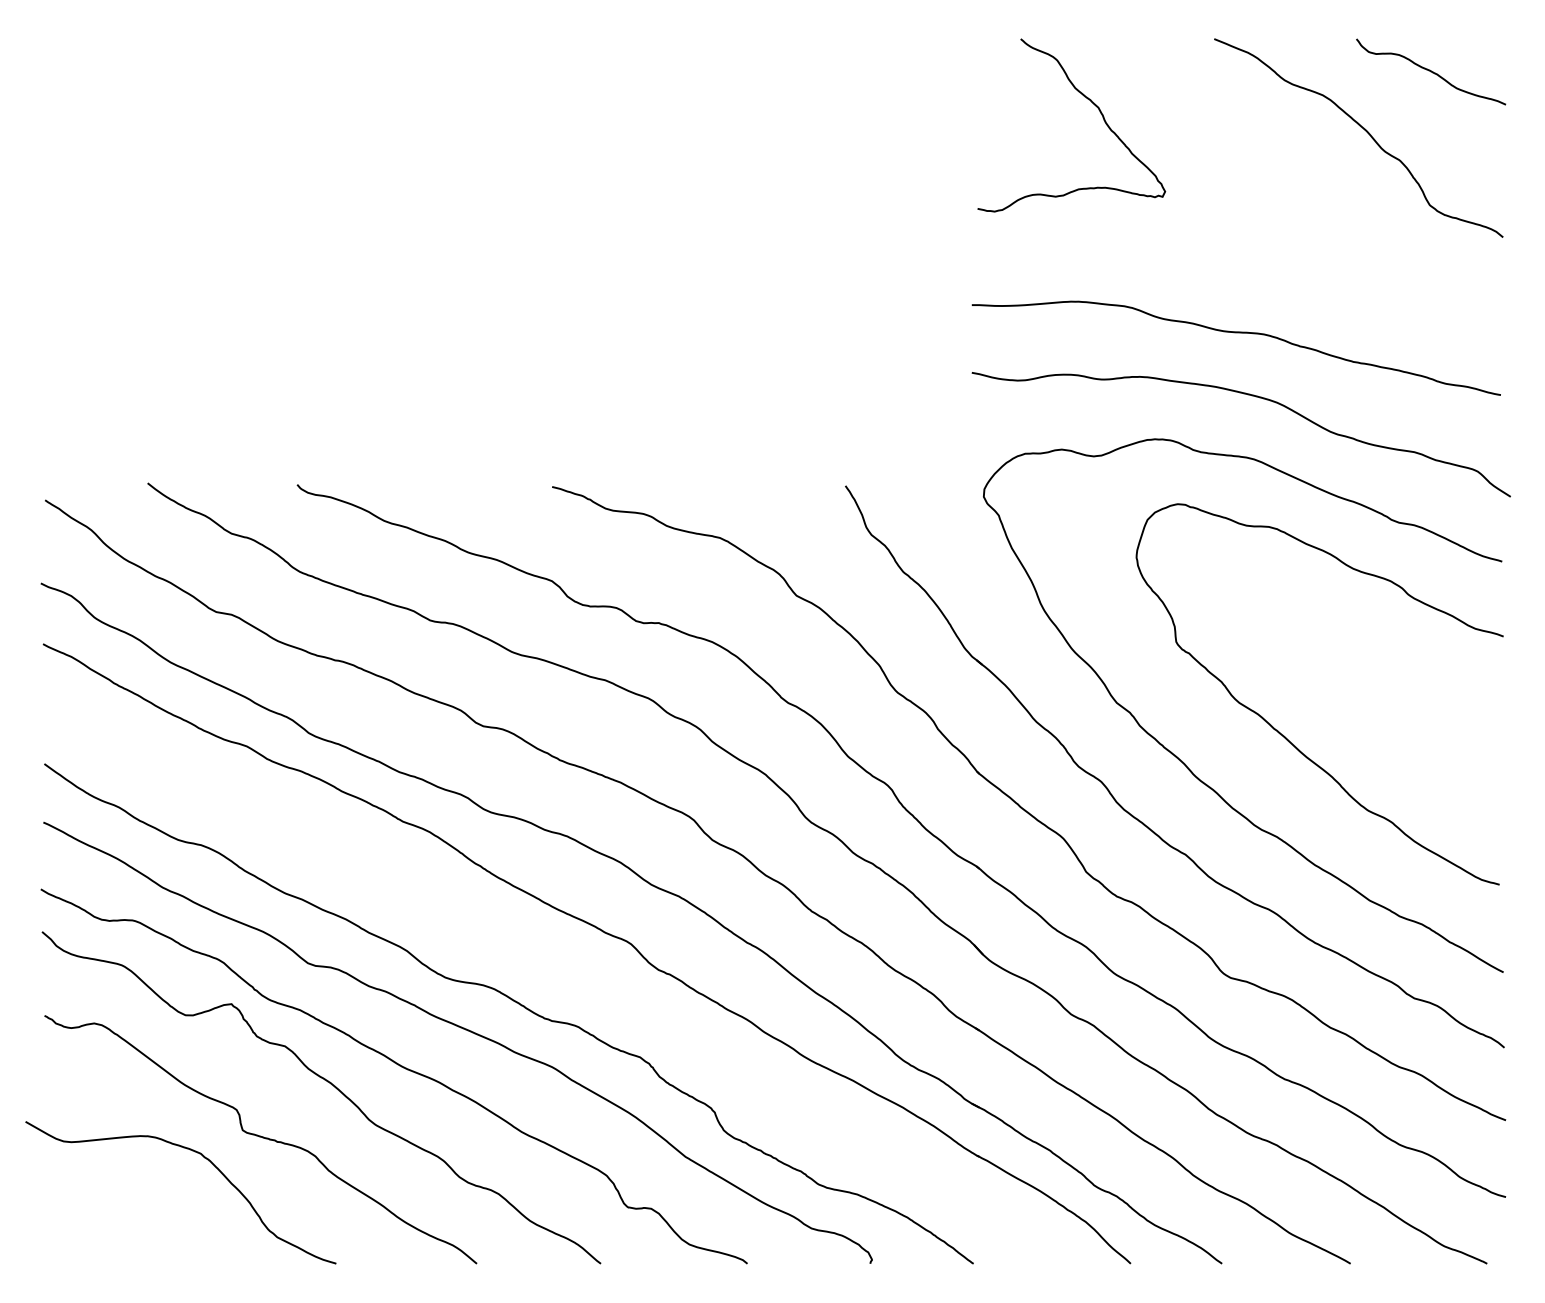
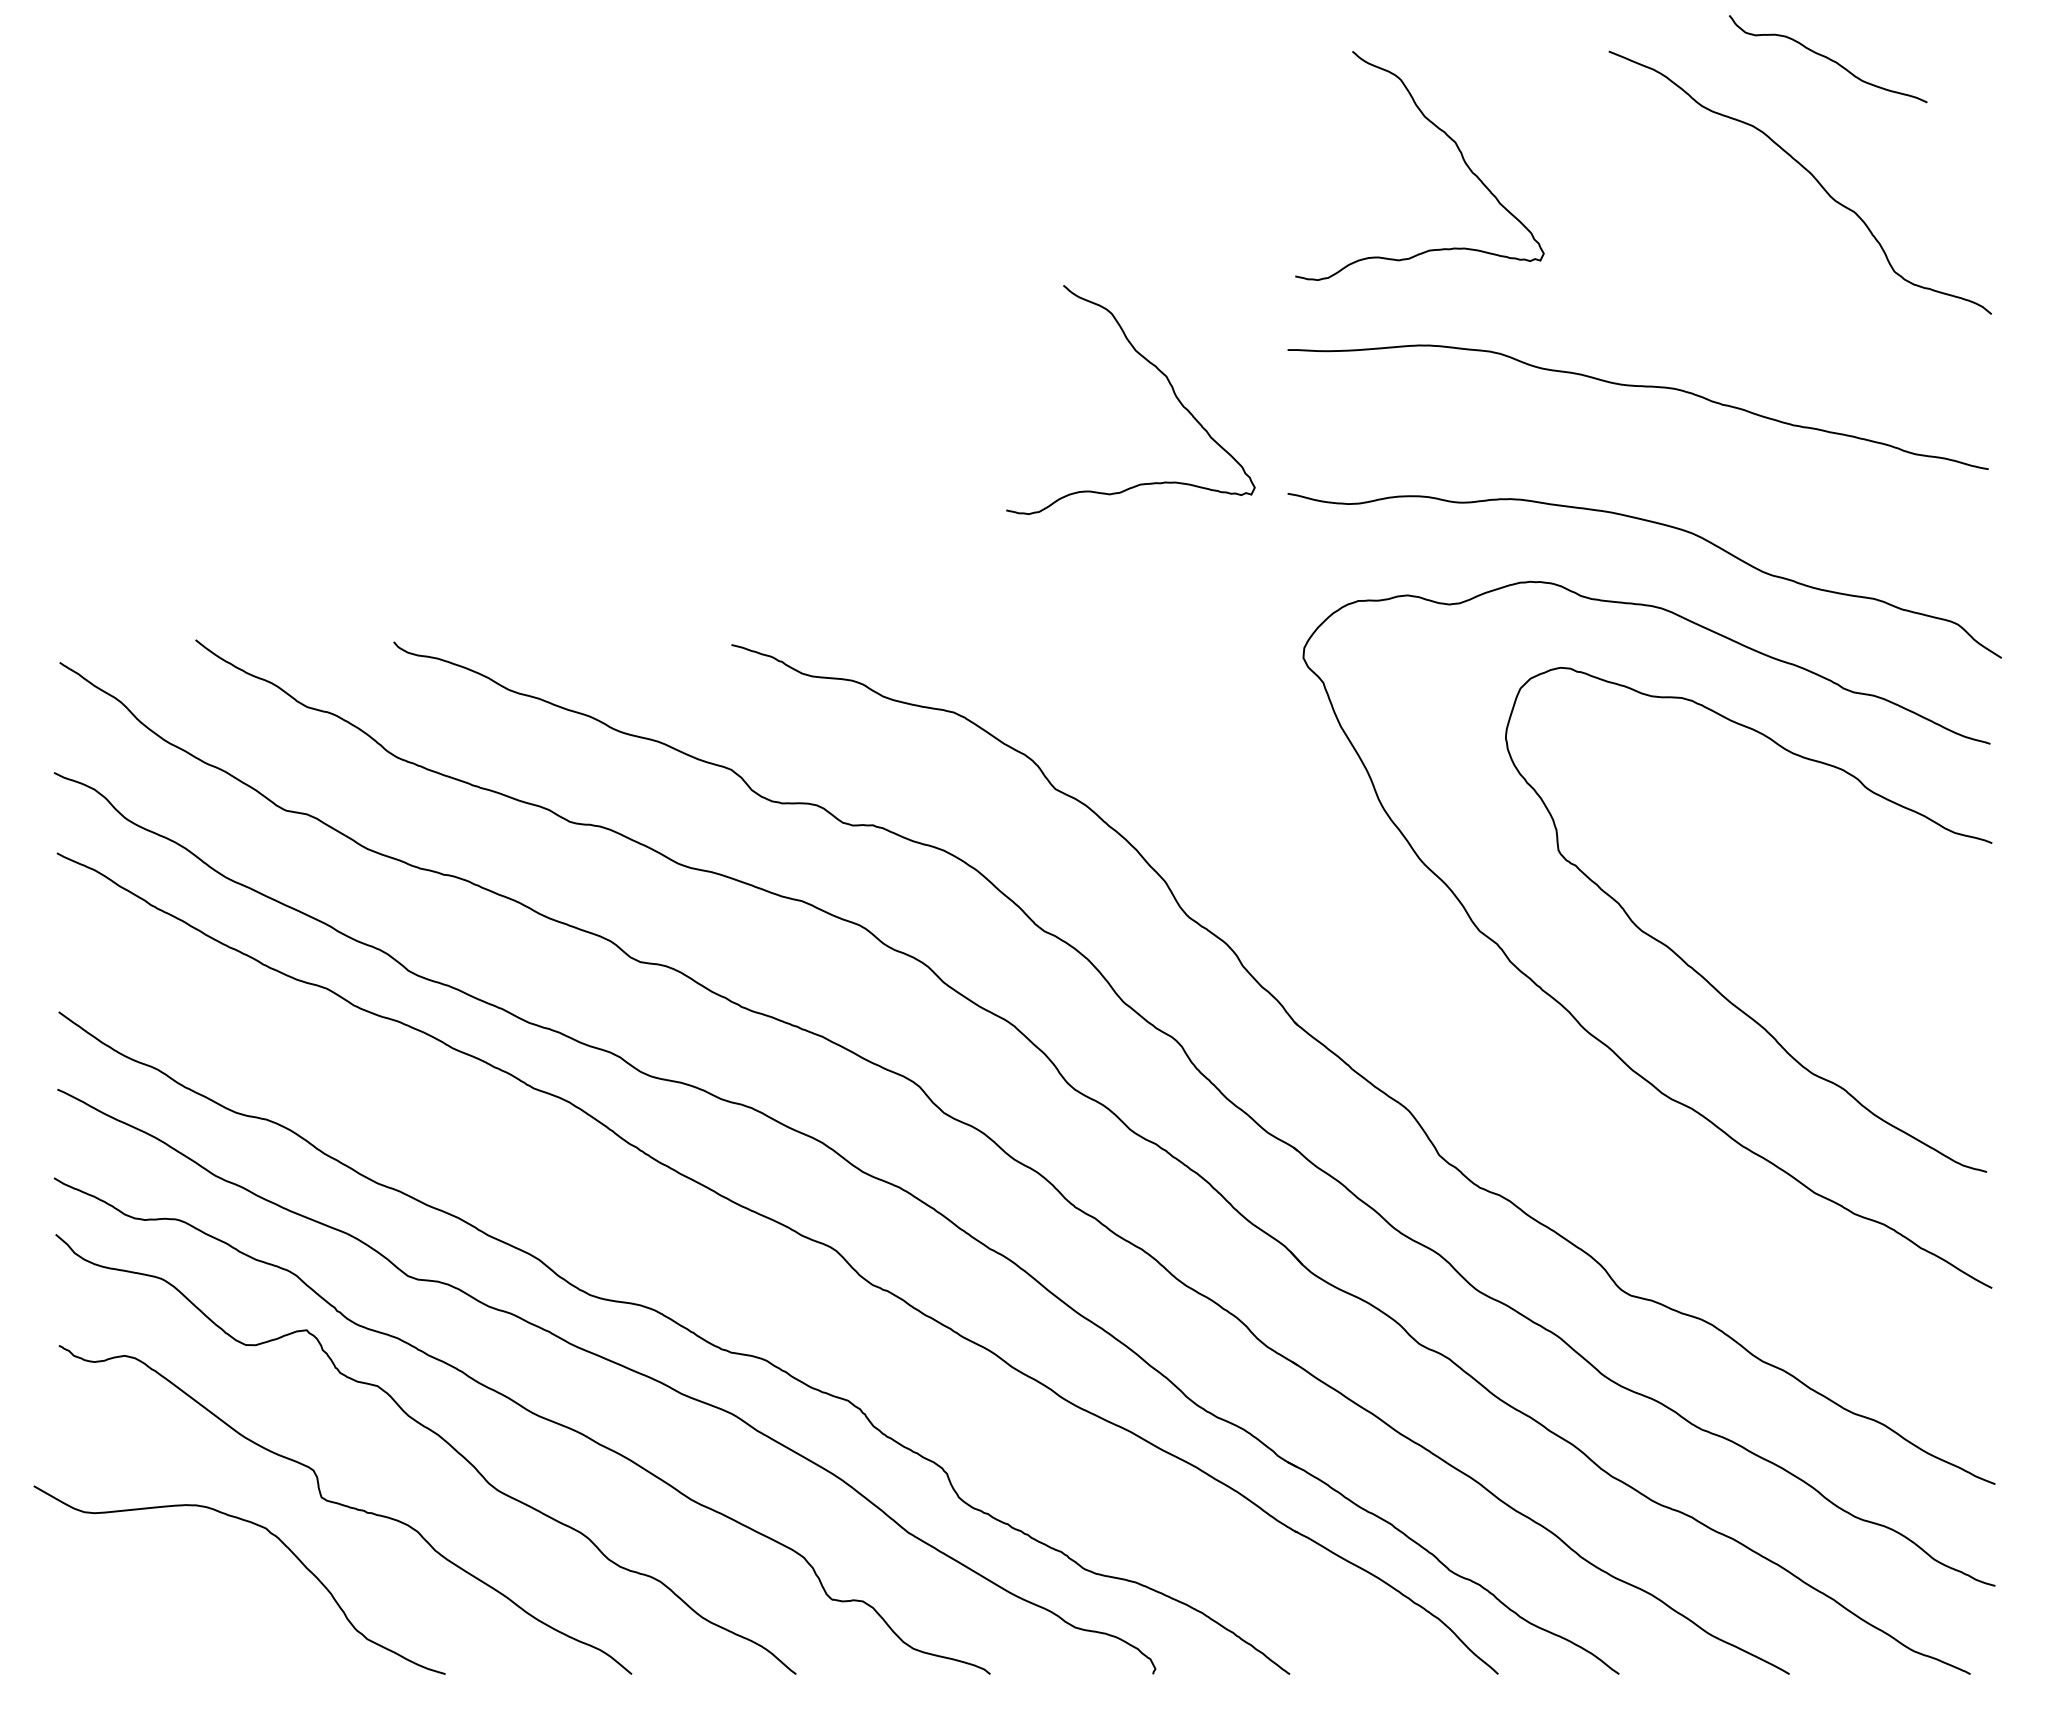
curve: (1431, 72) -> (1828, 59), moved
curve: (874, 279) -> (1158, 370), added
curve: (1239, 333) -> (1642, 387), moved
part: (1137, 818) -> (1507, 1084), removed

